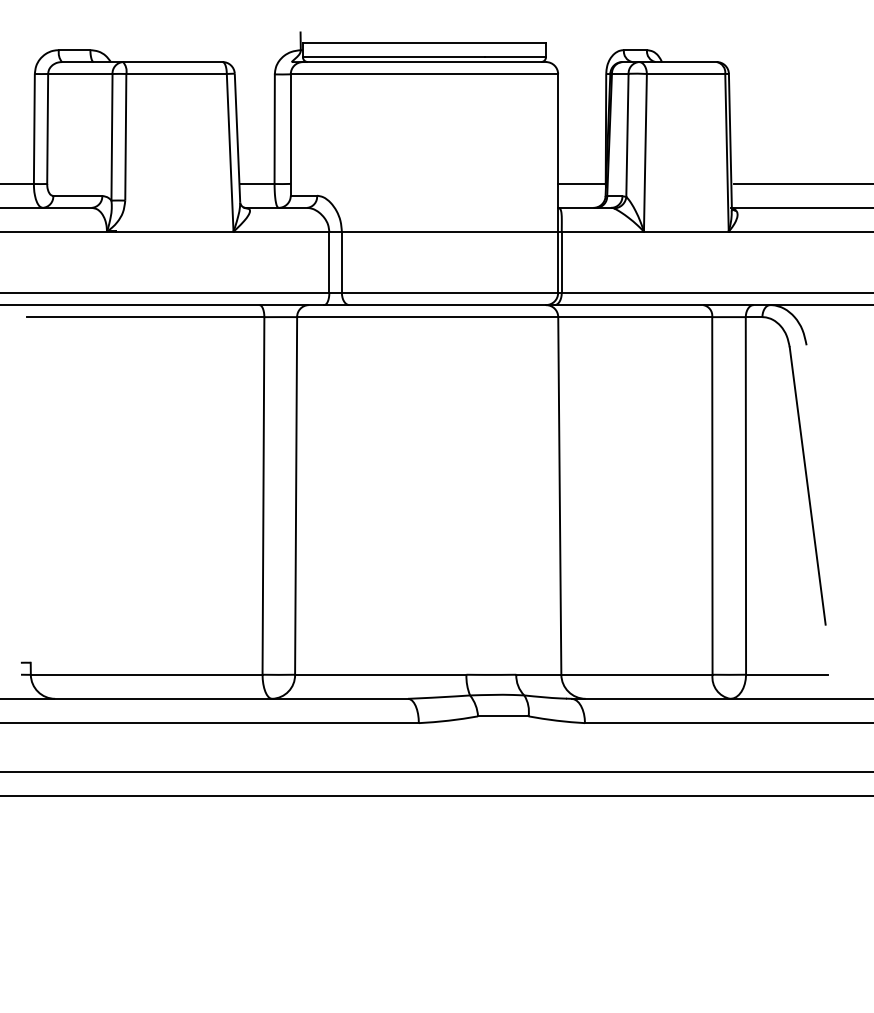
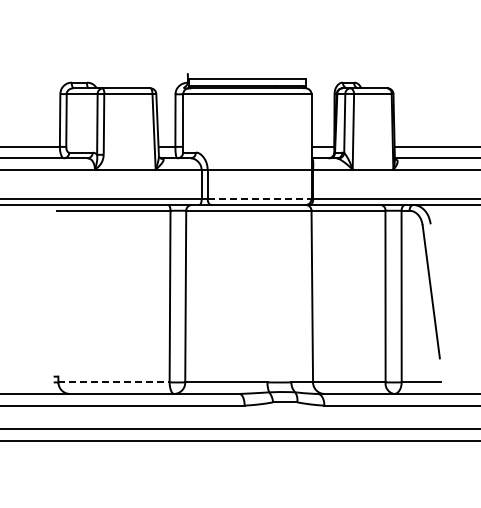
line: (449, 293) -> (259, 199), solid -> dashed
line: (147, 674) -> (114, 382), solid -> dashed

